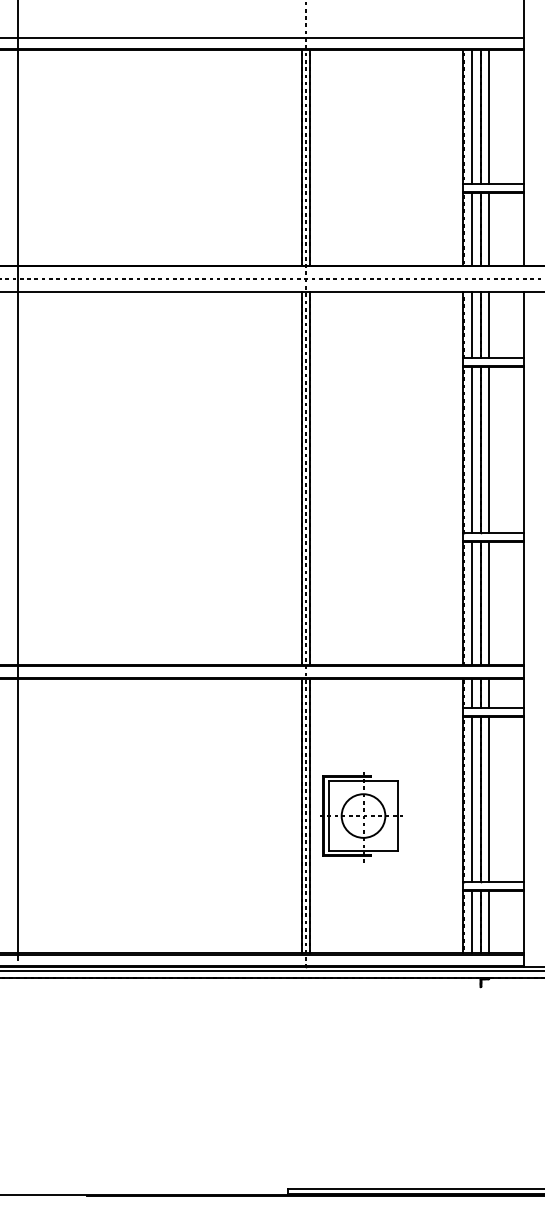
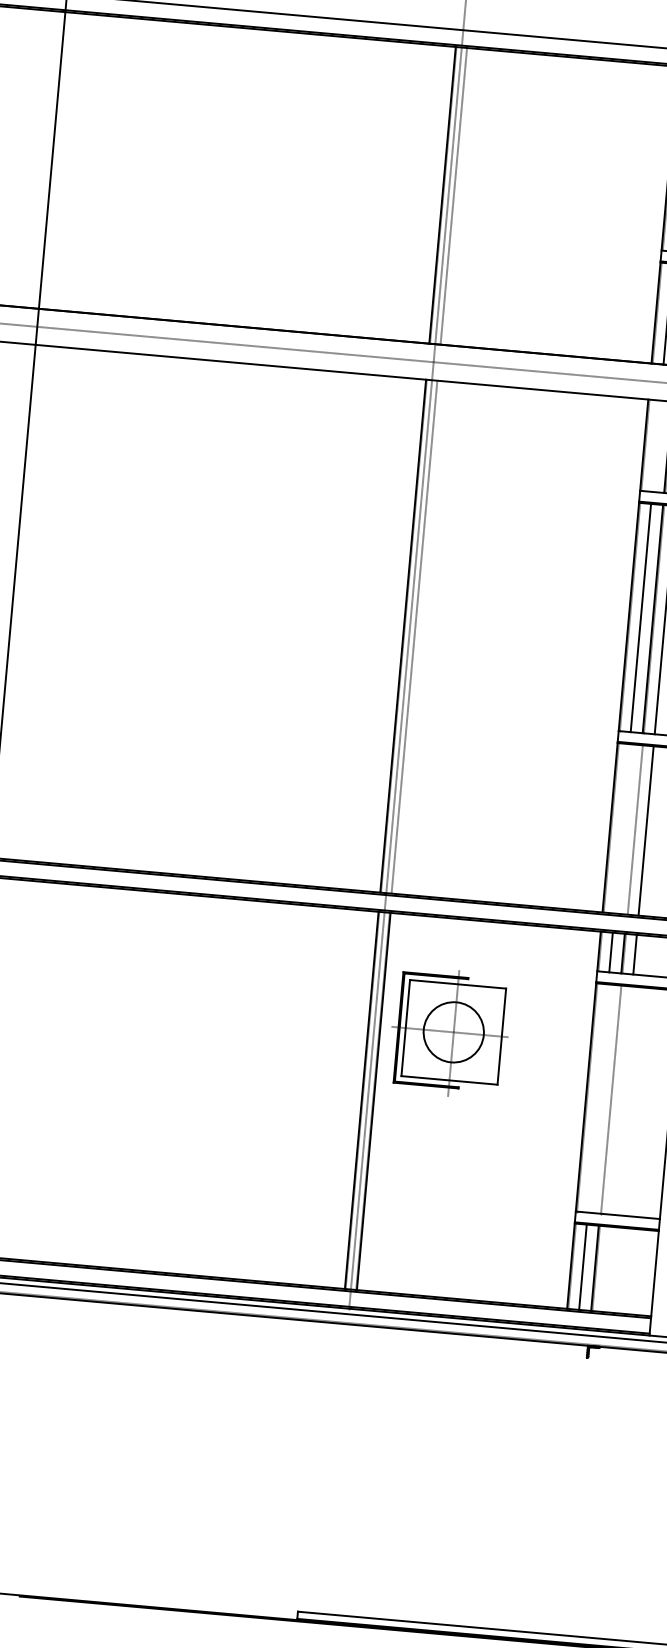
line: (310, 157) -> (454, 195), removed
line: (471, 325) -> (655, 446), removed
line: (310, 478) -> (415, 637), removed
line: (471, 602) -> (621, 827), removed
line: (480, 602) -> (634, 828), removed
line: (471, 799) -> (597, 1098), removed
line: (480, 799) -> (609, 1099), removed
line: (489, 799) -> (622, 1100), removed
part: (361, 817) -> (450, 1034), moved
line: (489, 922) -> (607, 1269), removed

